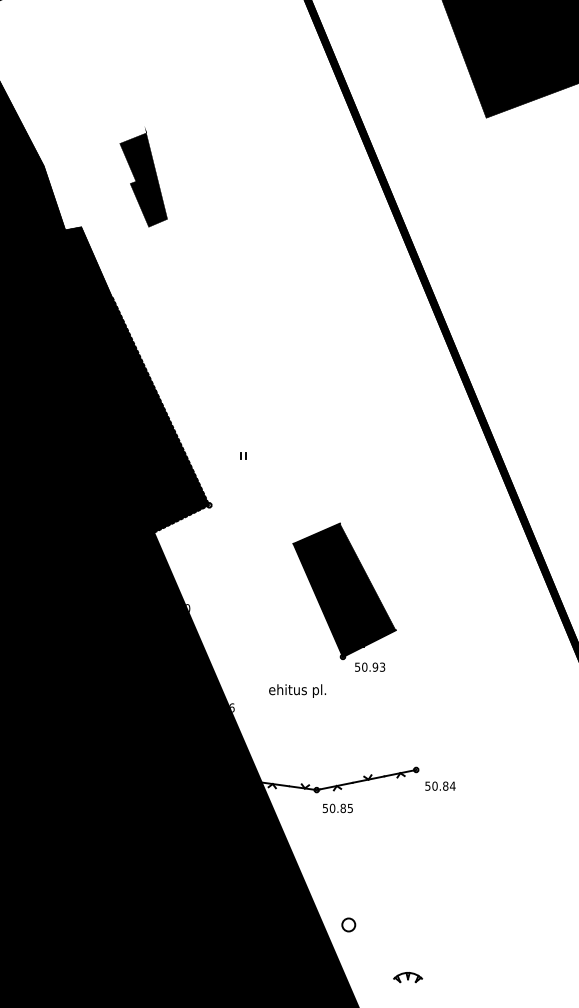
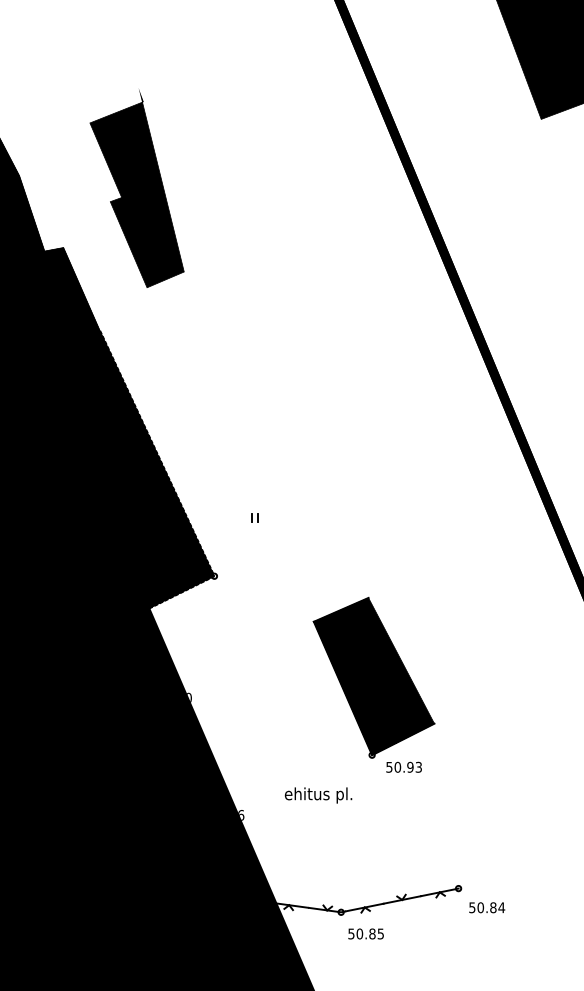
part: (143, 176) -> (136, 188), size x1.67

